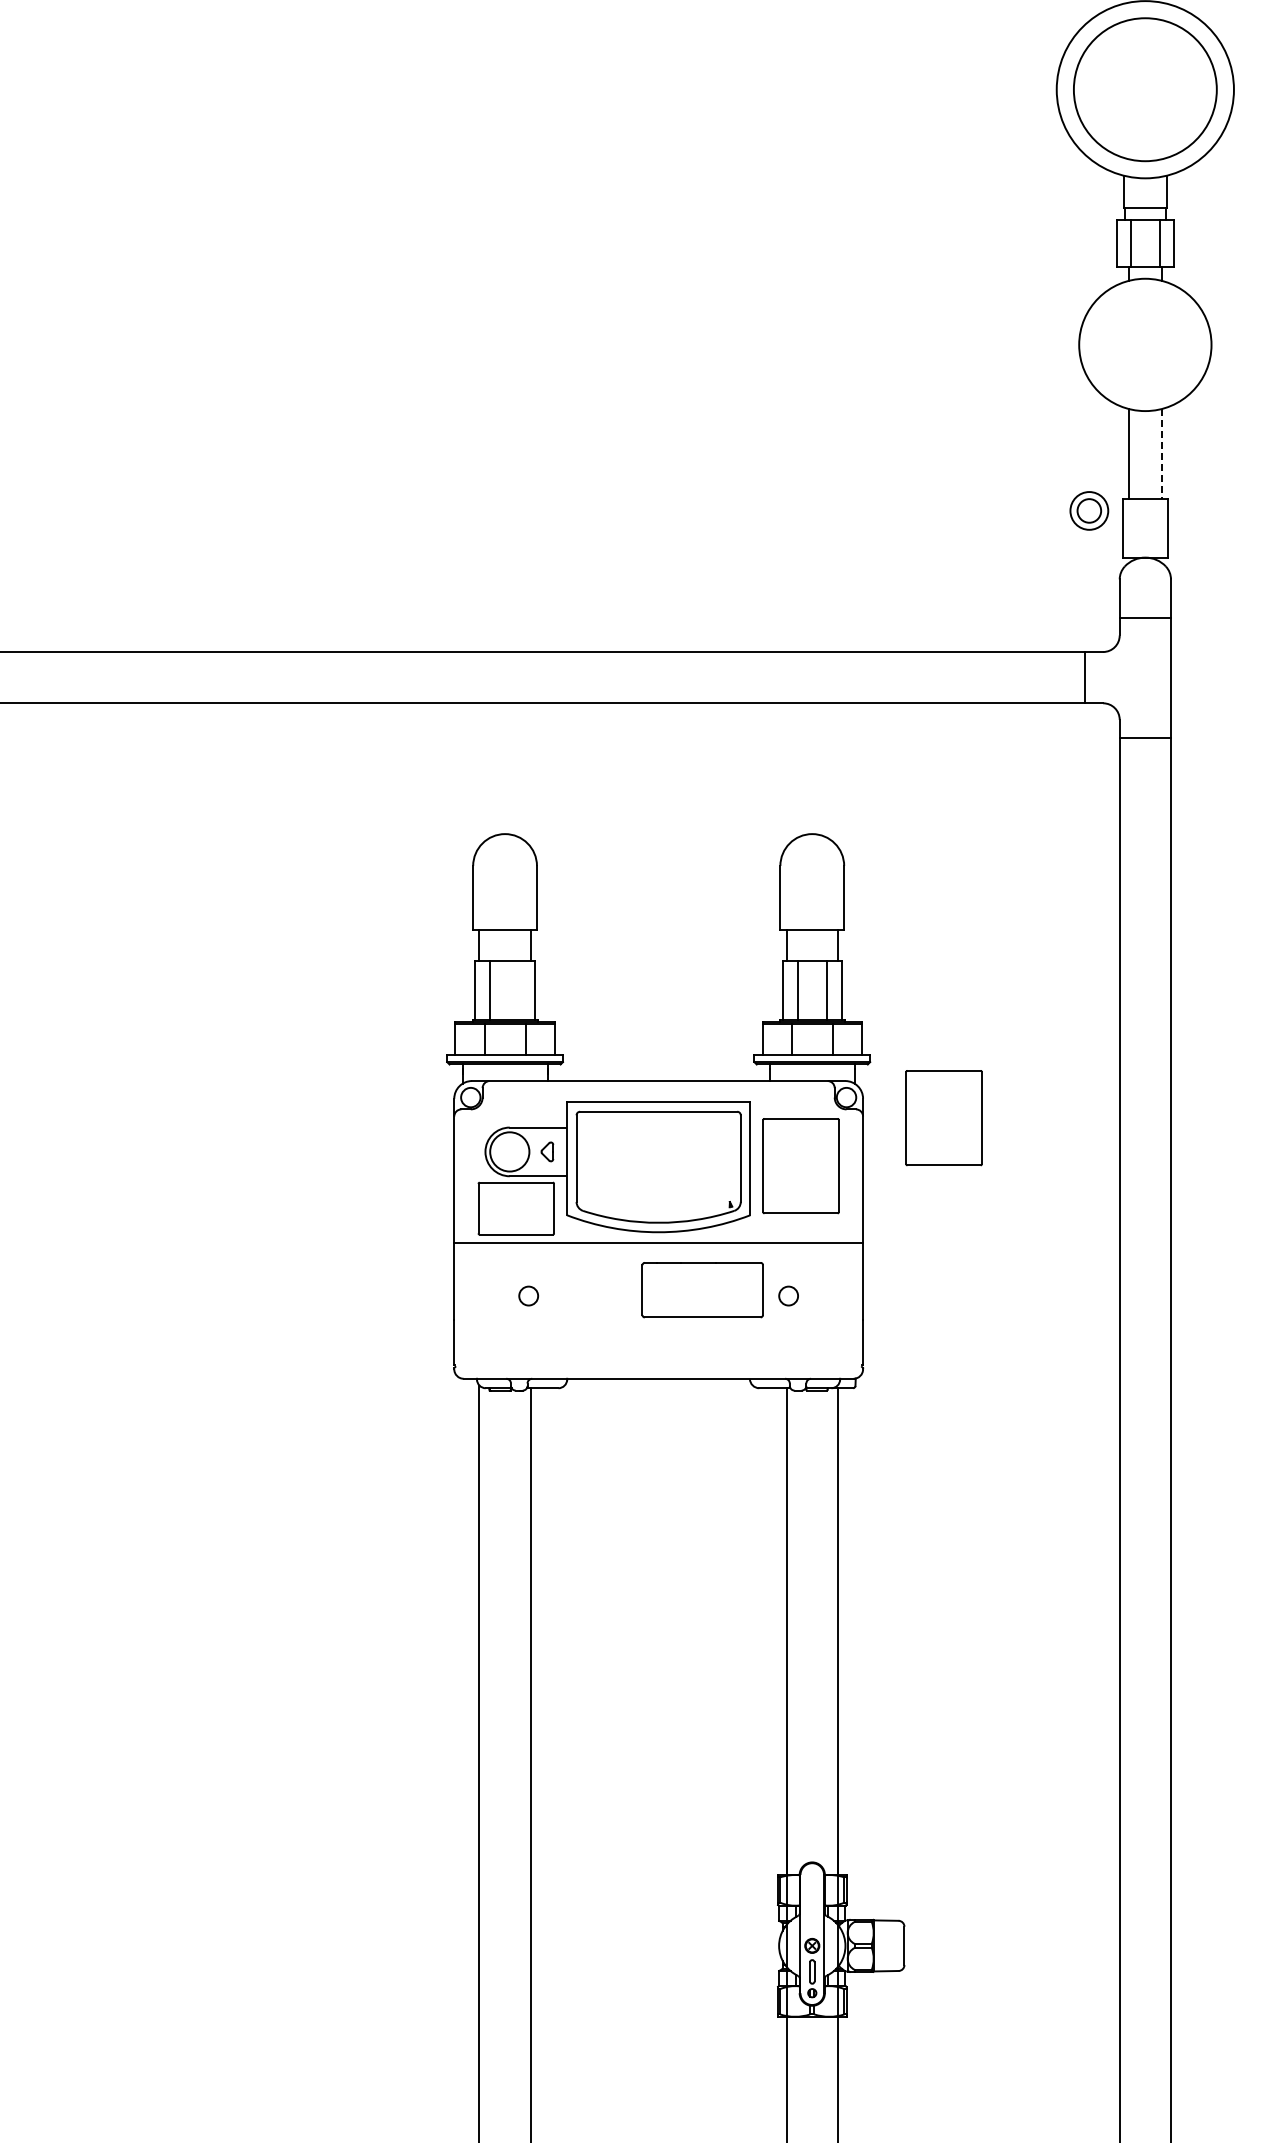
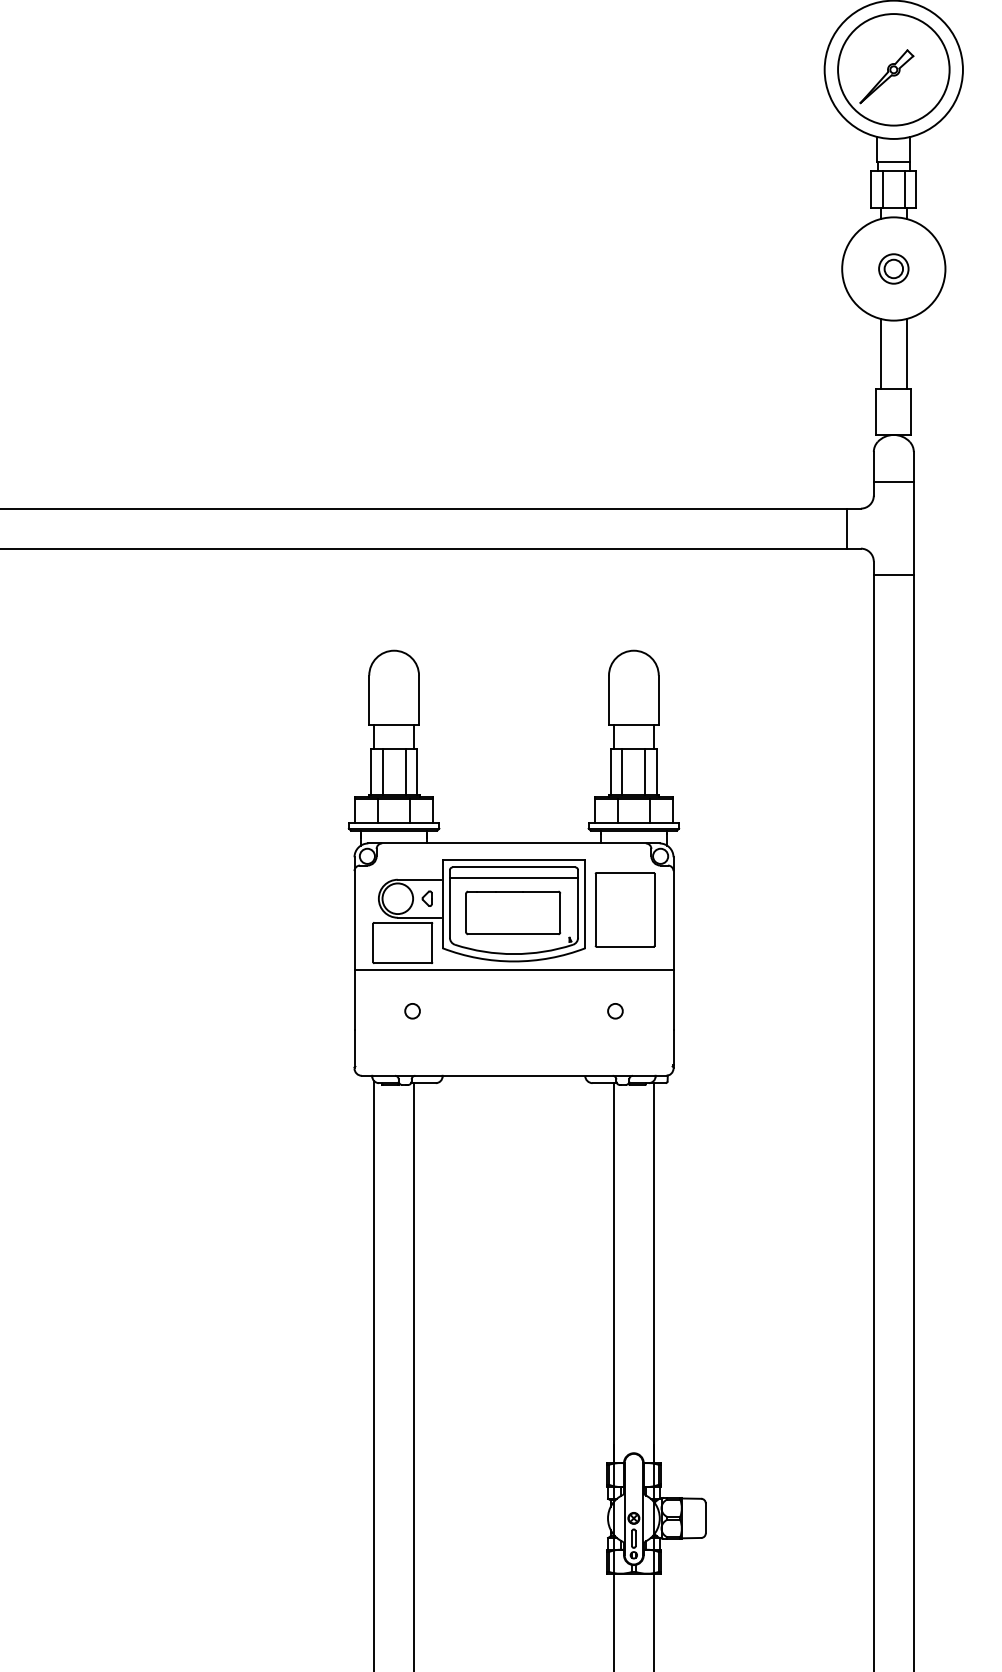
part: (1136, 98) -> (886, 76), added
line: (1161, 453) -> (906, 353), dashed -> solid
part: (1089, 510) -> (893, 268), moved
line: (519, 989) -> (405, 772), added
part: (943, 1118) -> (736, 872), removed
line: (658, 1125) -> (513, 878), added
part: (702, 1290) -> (513, 913), moved

